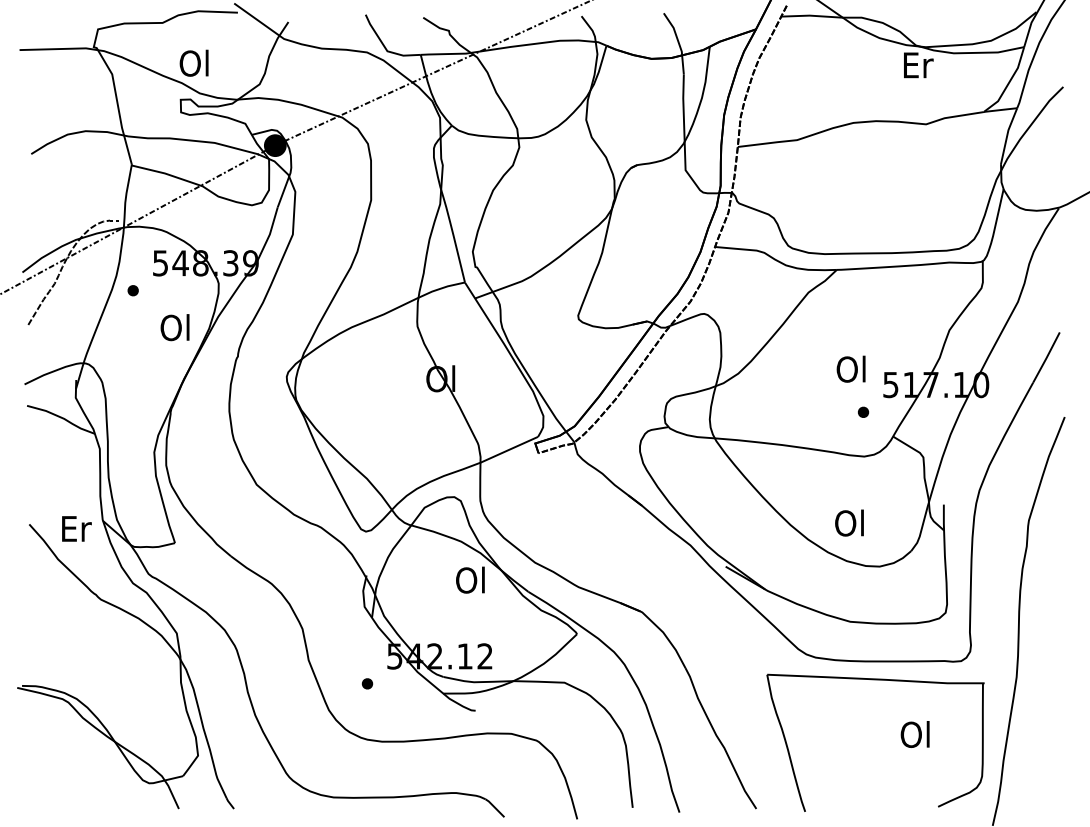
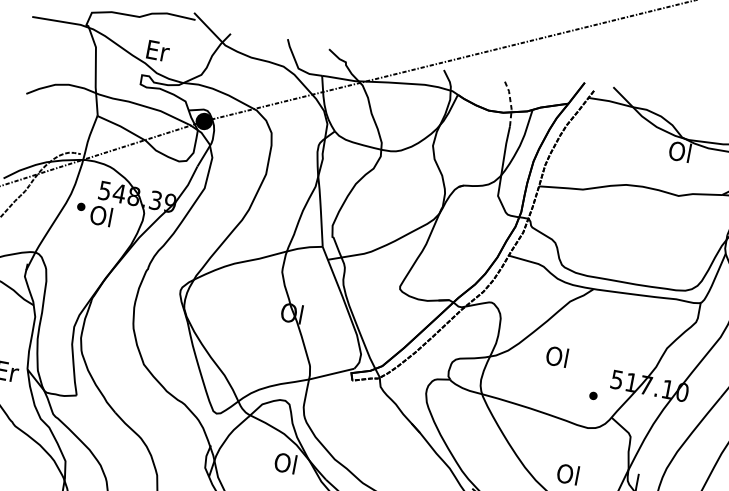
line: (678, 41) -> (510, 101), solid -> dashed
text: (195, 62) -> (157, 50), Ol -> Er
text: (917, 64) -> (680, 151), Er -> Ol
text: (174, 327) -> (100, 215), moved
text: (850, 368) -> (556, 356), moved

